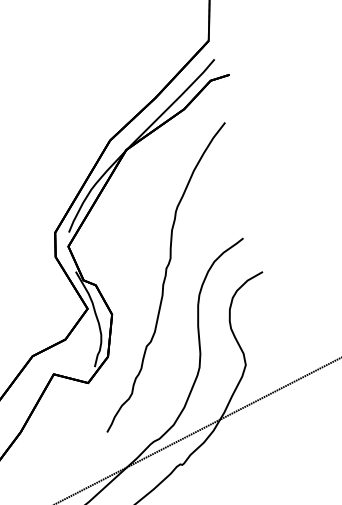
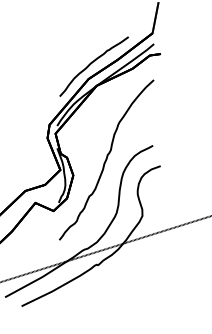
curve: (110, 114) -> (91, 64), added

